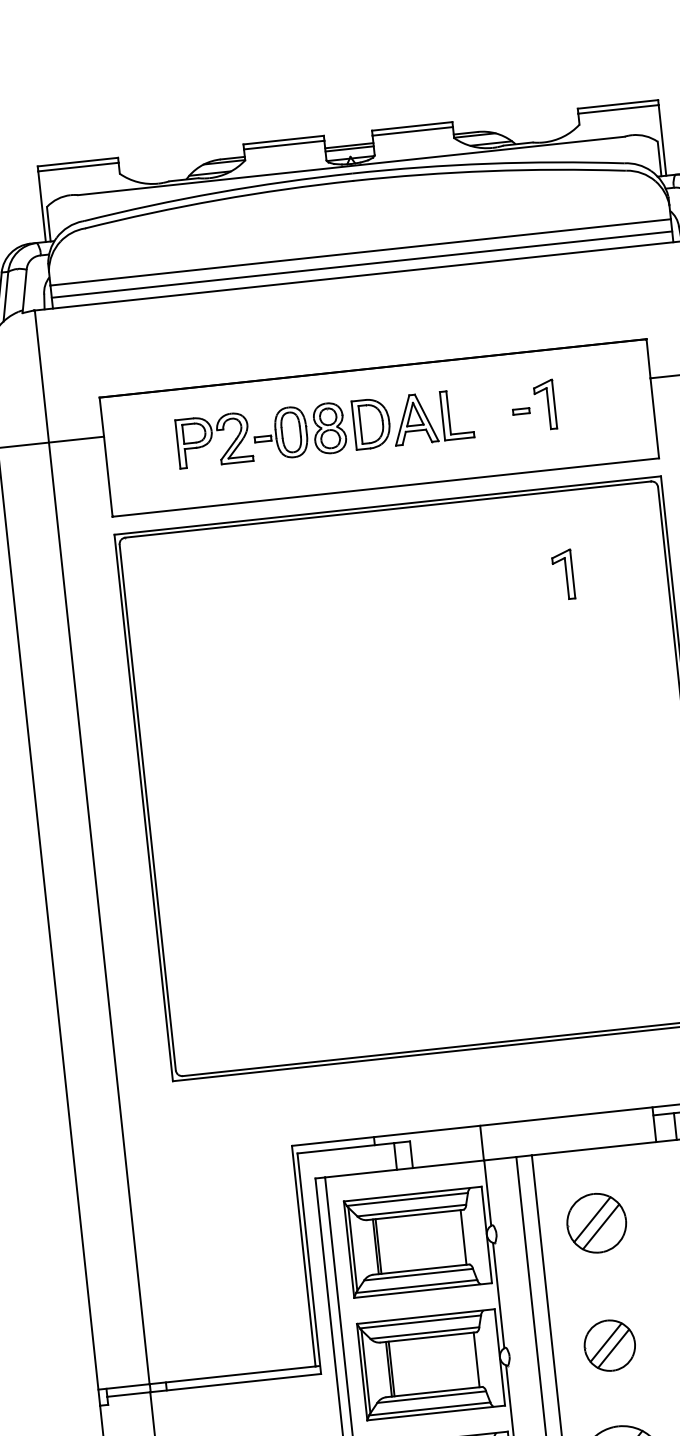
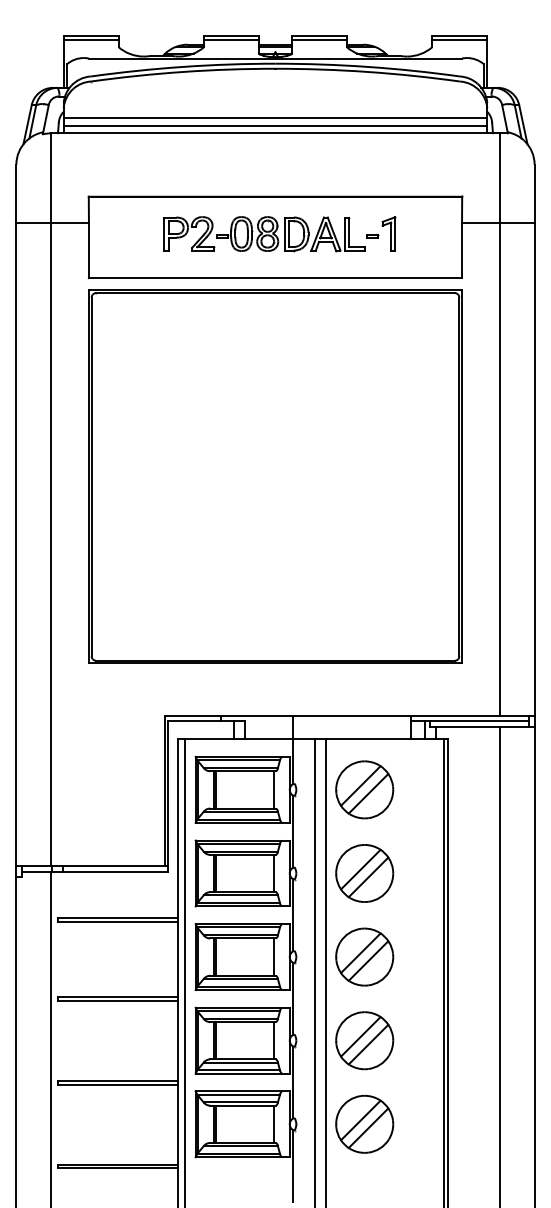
part: (324, 429) -> (264, 234), moved
part: (562, 574) -> (388, 349), removed
part: (596, 1222) -> (364, 789), size x1.43
part: (609, 1345) -> (364, 873), size x1.67

